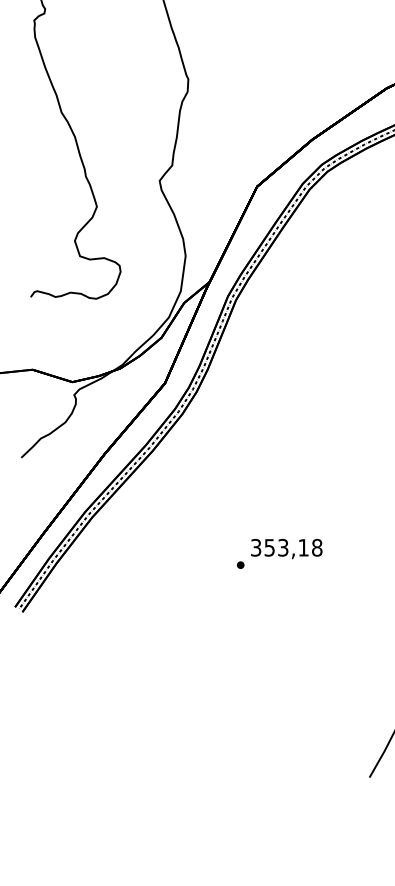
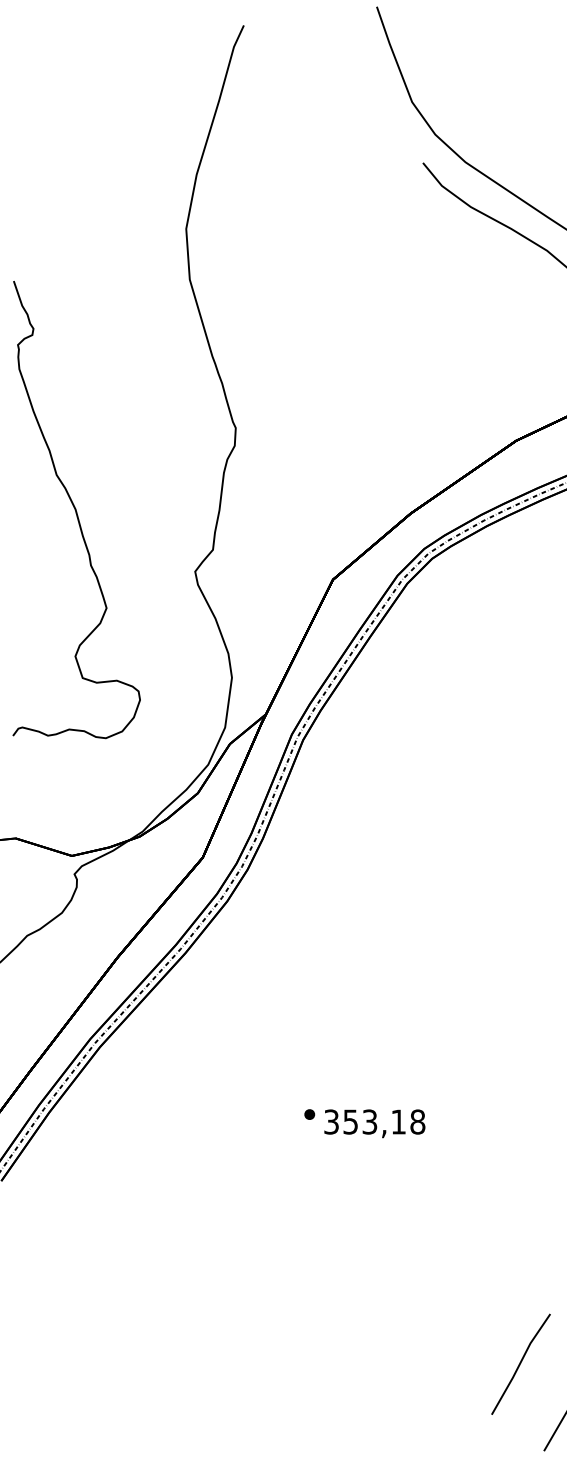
text: (286, 548) -> (374, 1123), moved

